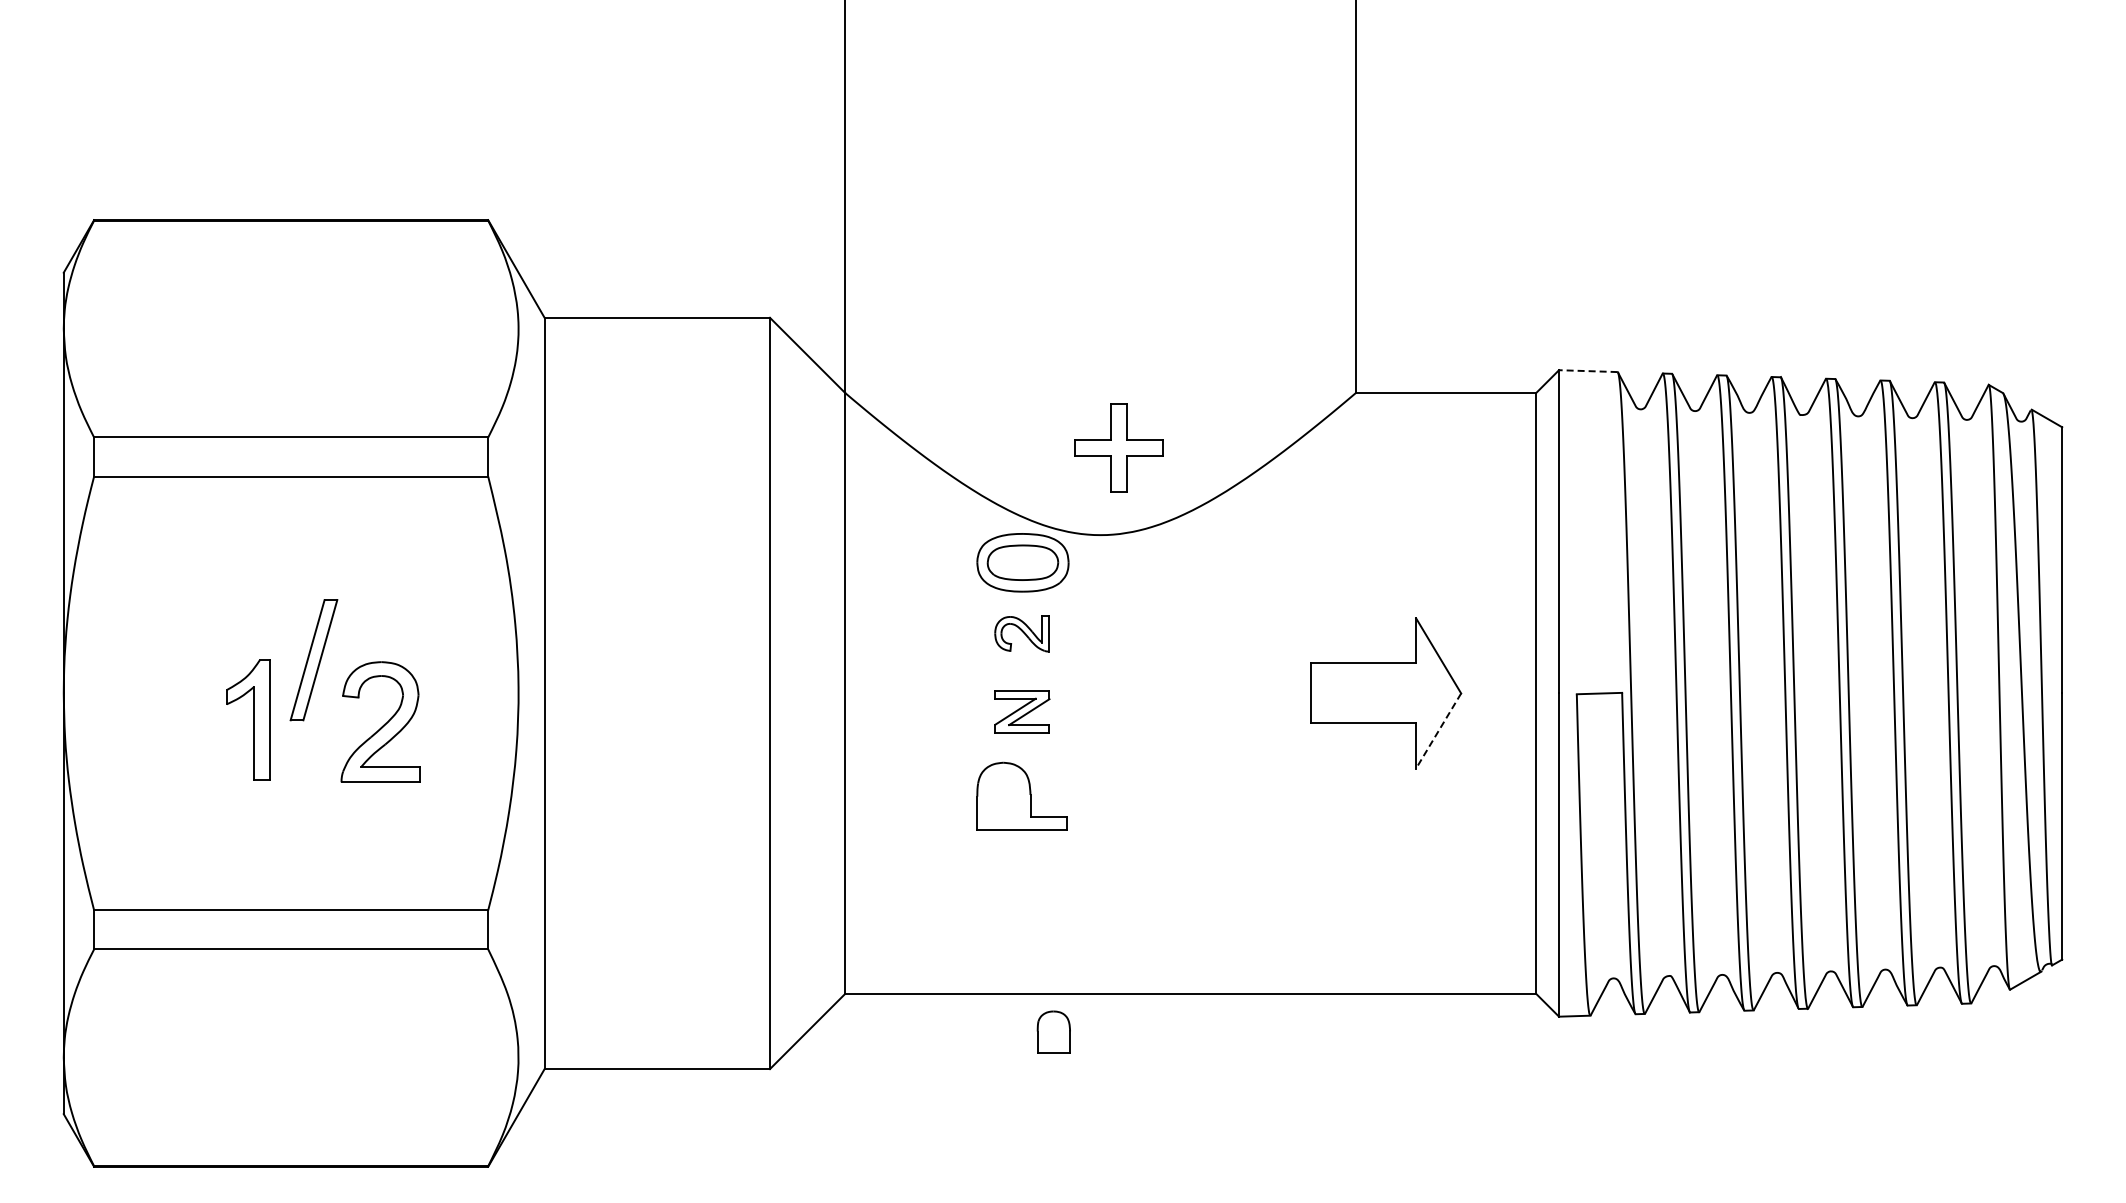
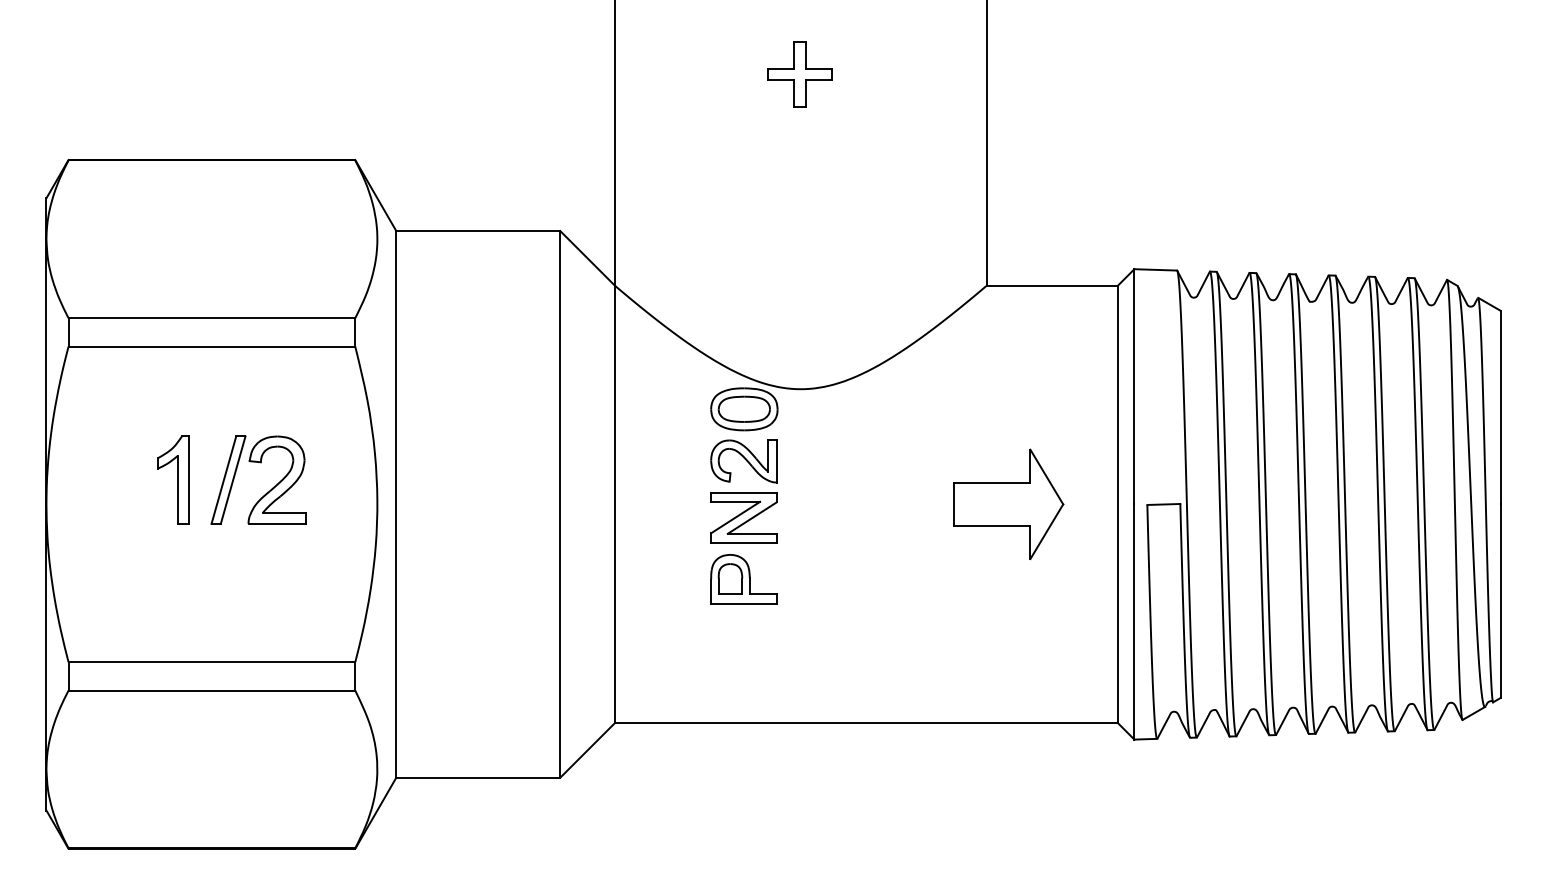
line: (1587, 371) -> (1155, 270), dashed -> solid
part: (1118, 447) -> (799, 74), moved
part: (1021, 633) -> (743, 460), size x1.67
part: (1022, 711) -> (744, 517), size x1.67
part: (248, 719) -> (173, 479), moved
part: (380, 721) -> (276, 479), moved
line: (1438, 731) -> (1046, 532), dashed -> solid
part: (1053, 1031) -> (730, 578), moved

